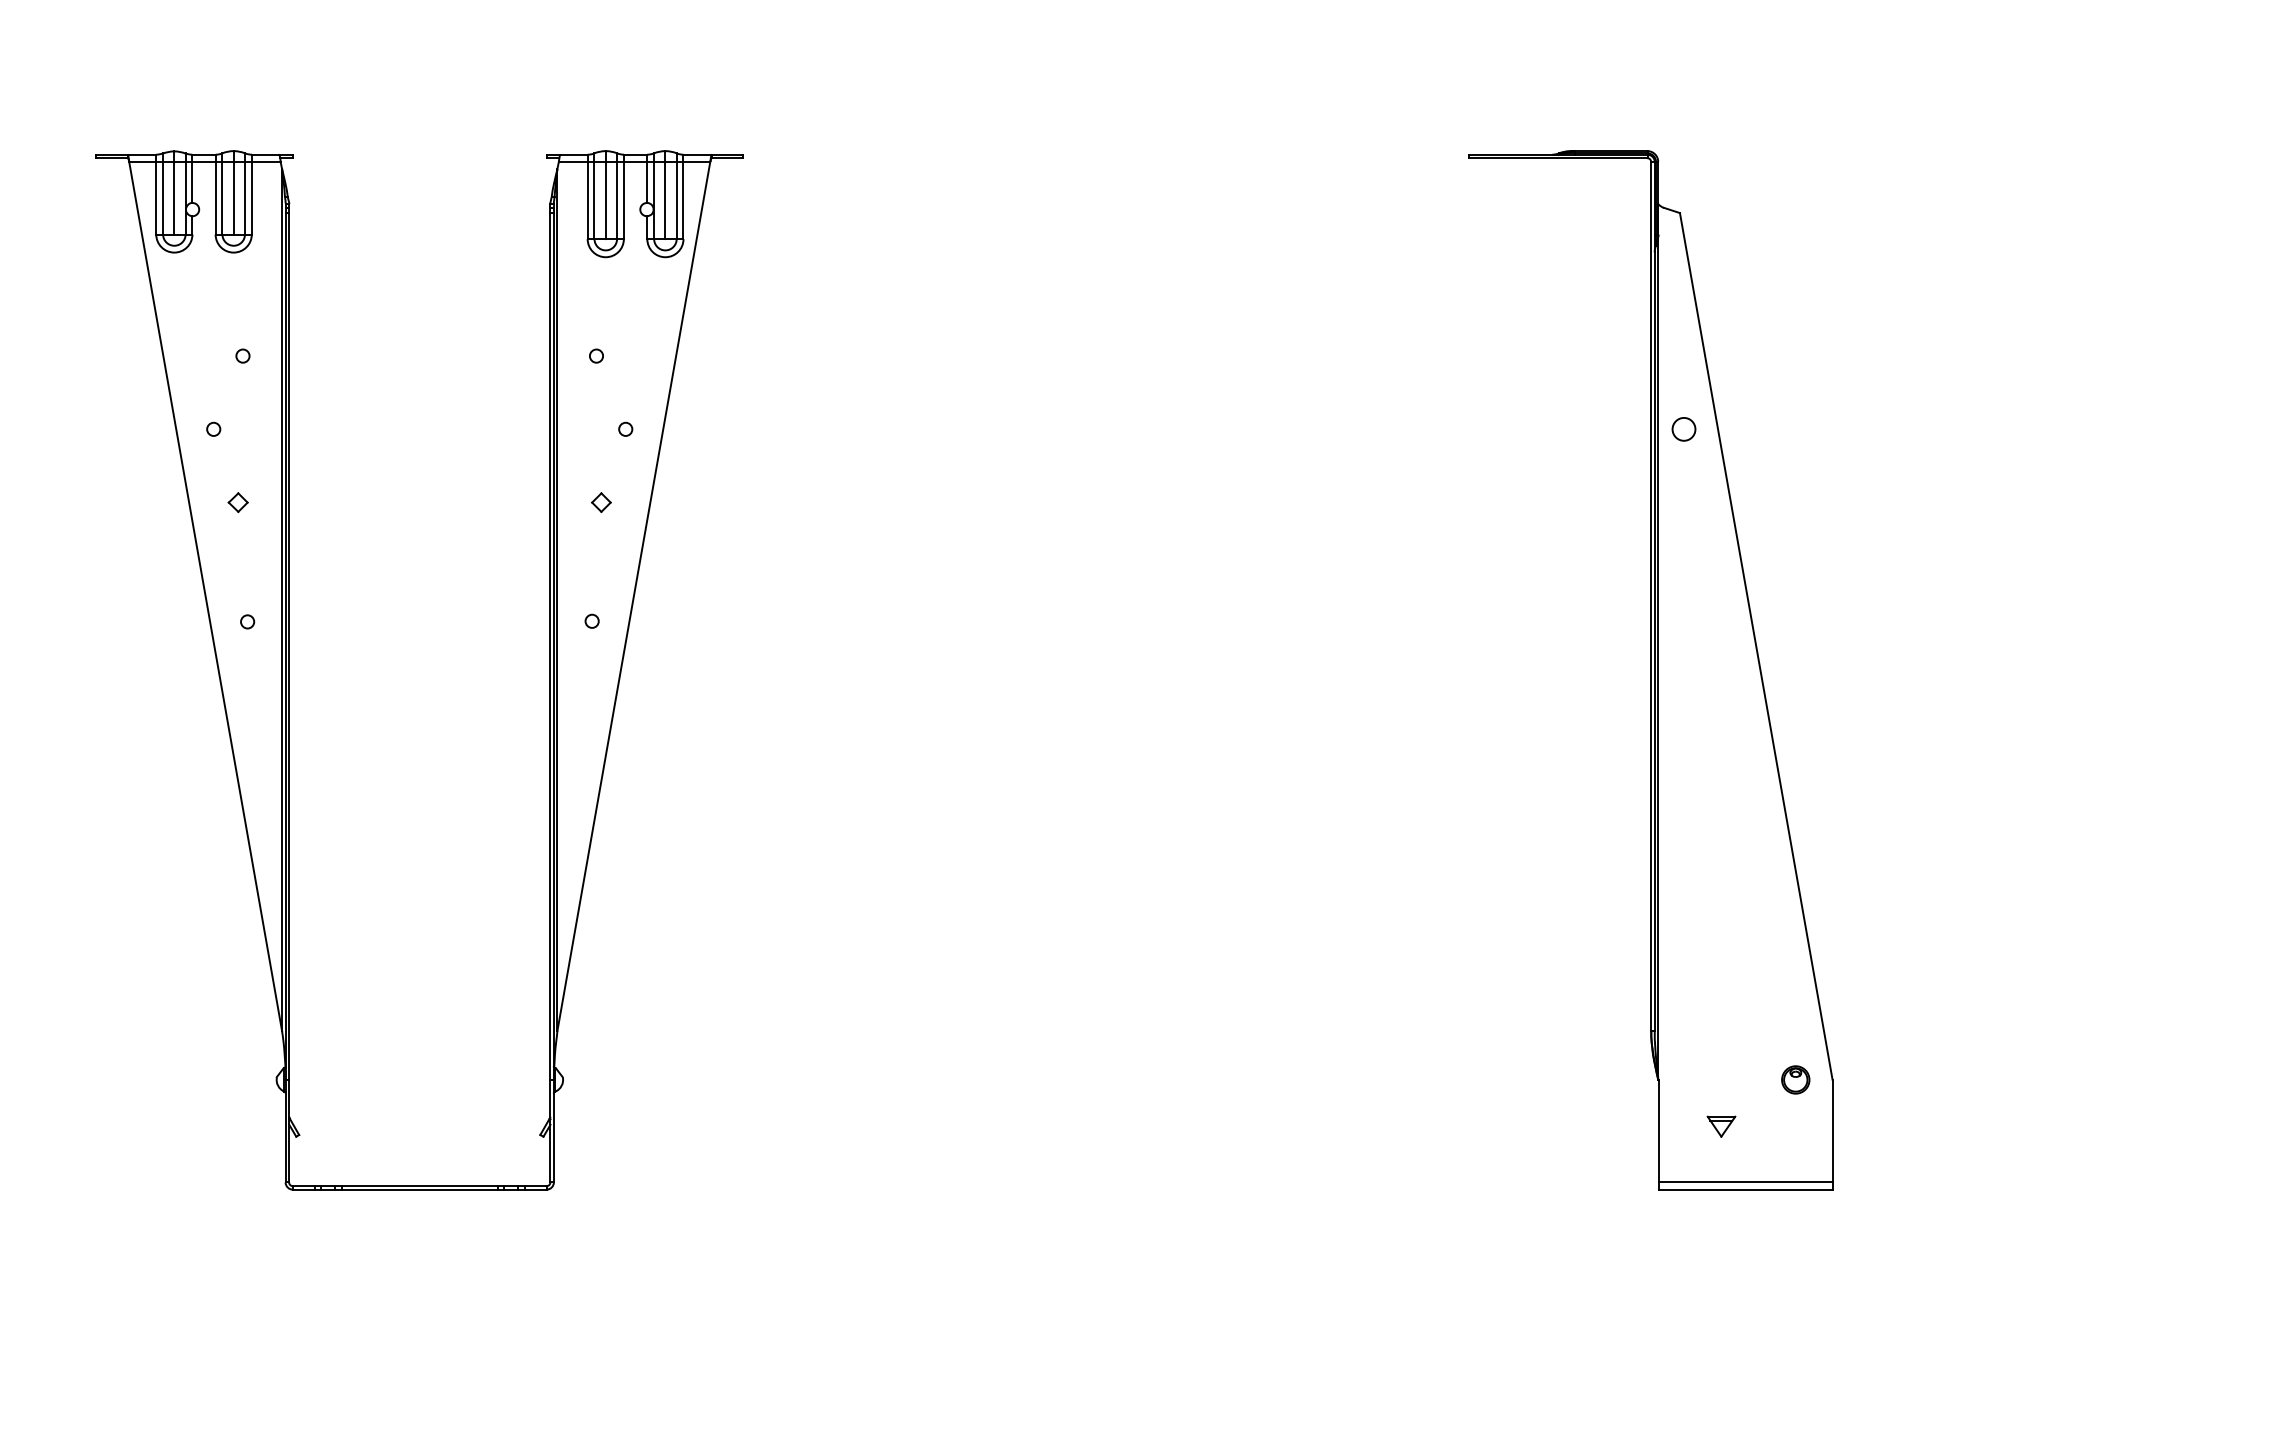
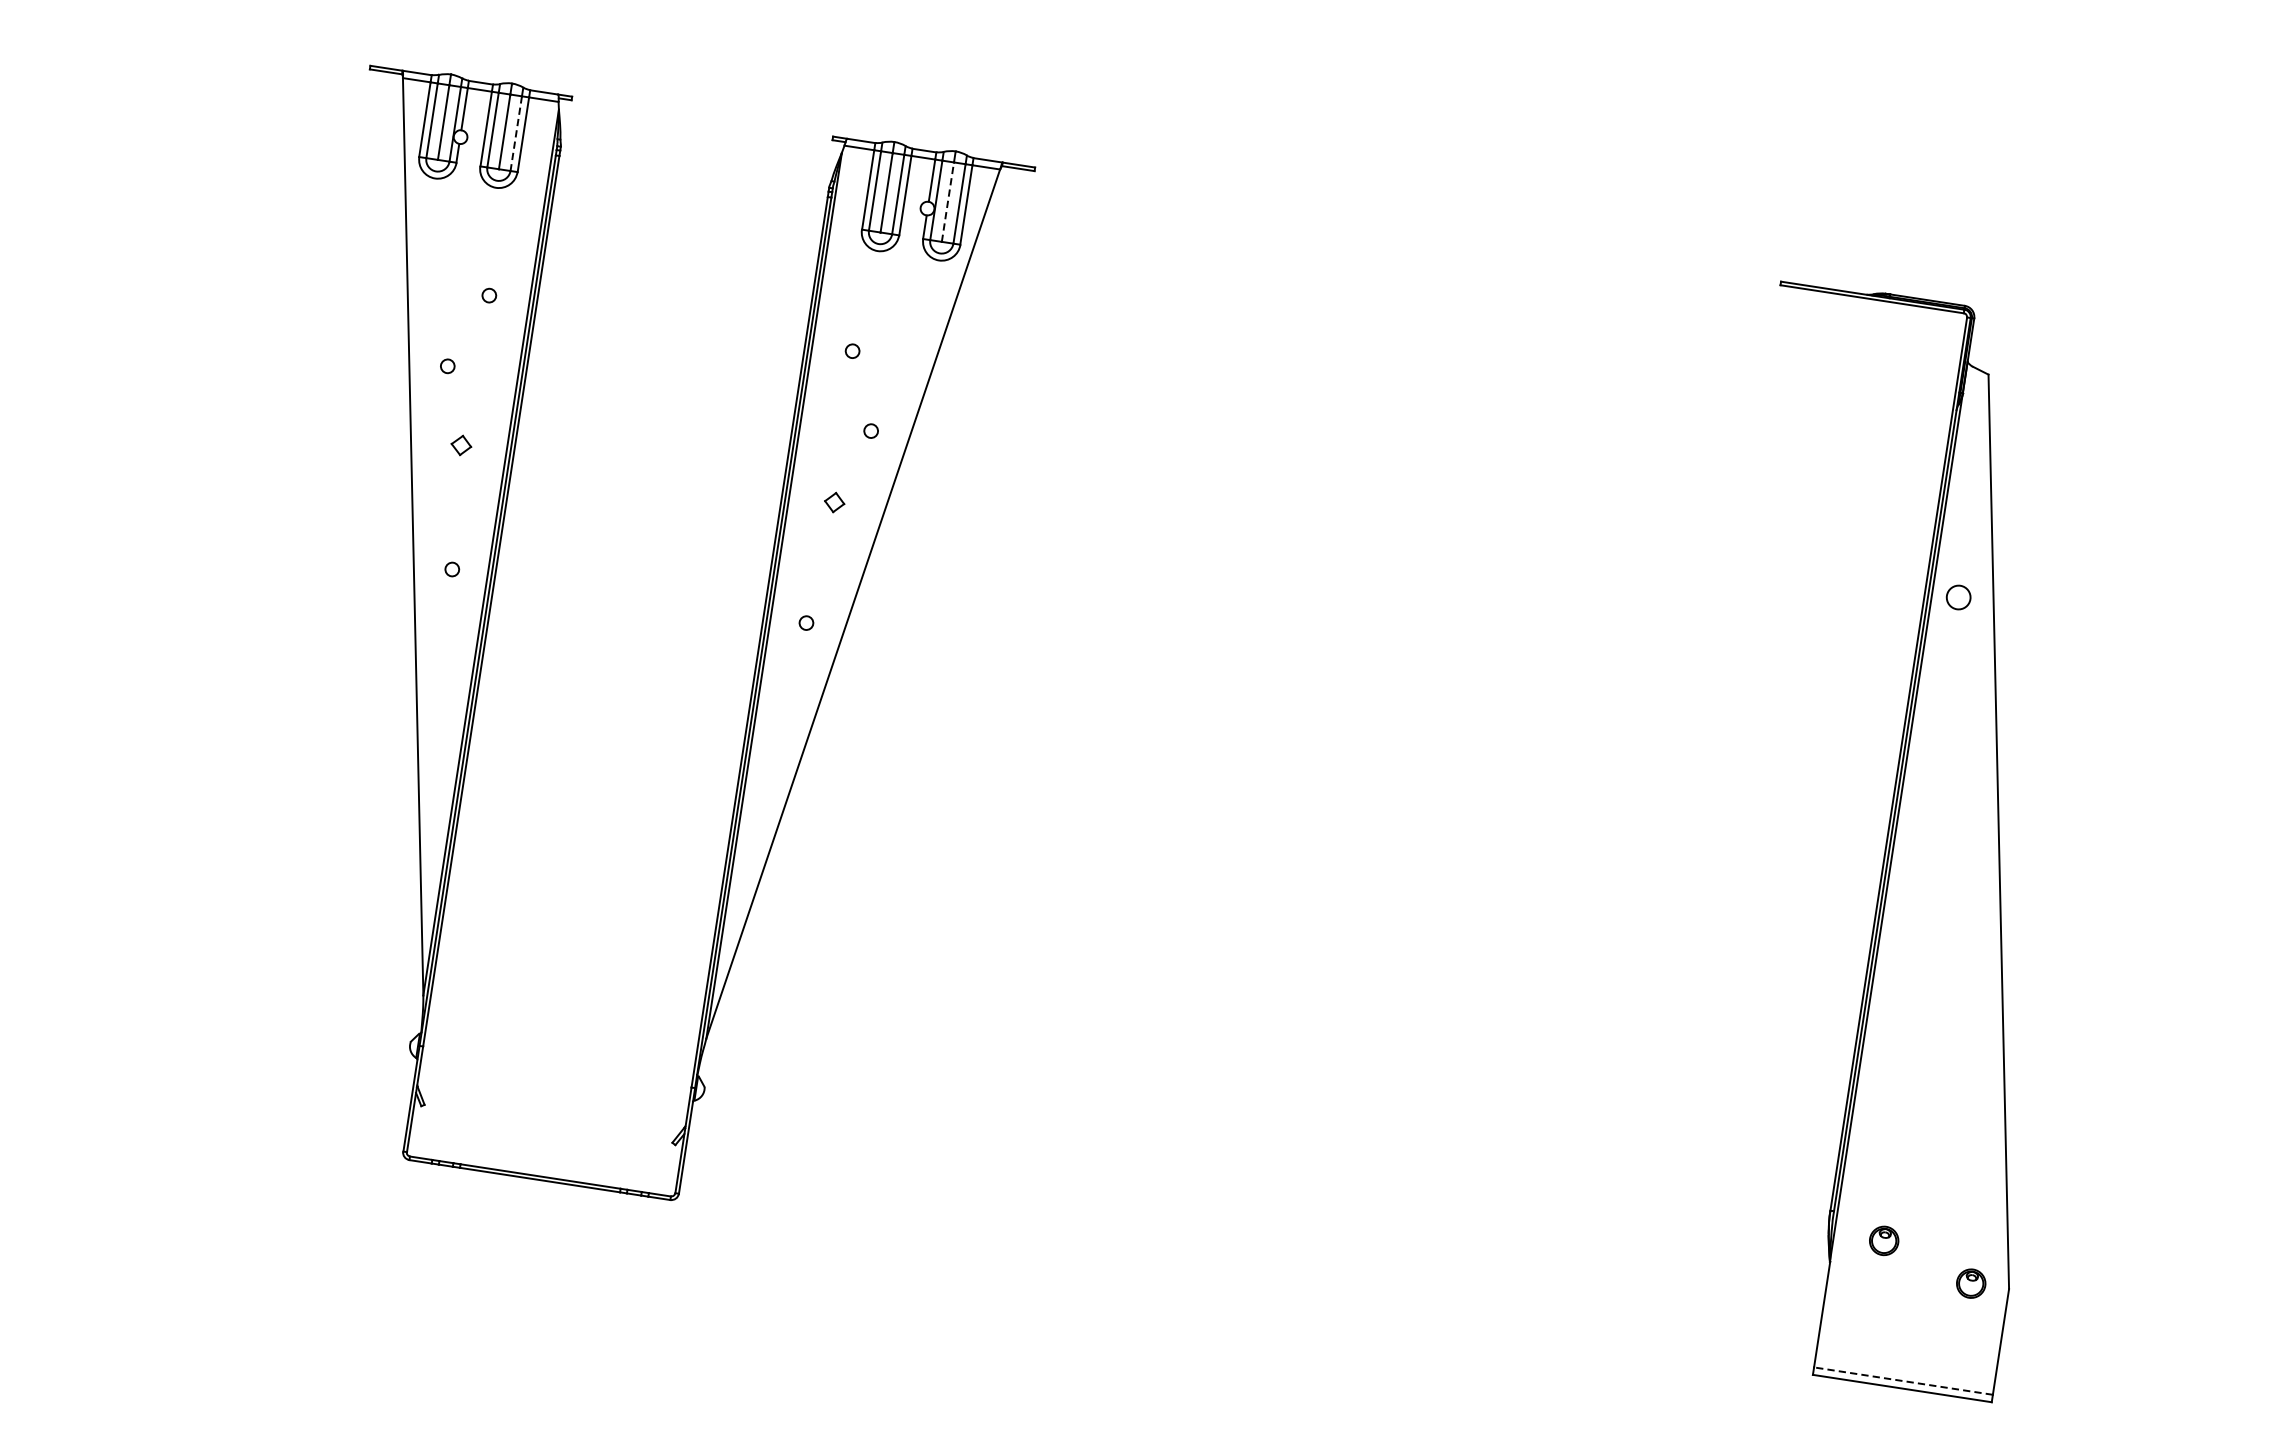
line: (245, 198) -> (516, 134), solid -> dashed
line: (665, 200) -> (948, 202), solid -> dashed
part: (1706, 1051) -> (1883, 1240), added
part: (1721, 1126) -> (1887, 1319), removed
line: (1745, 1182) -> (1903, 1381), solid -> dashed

